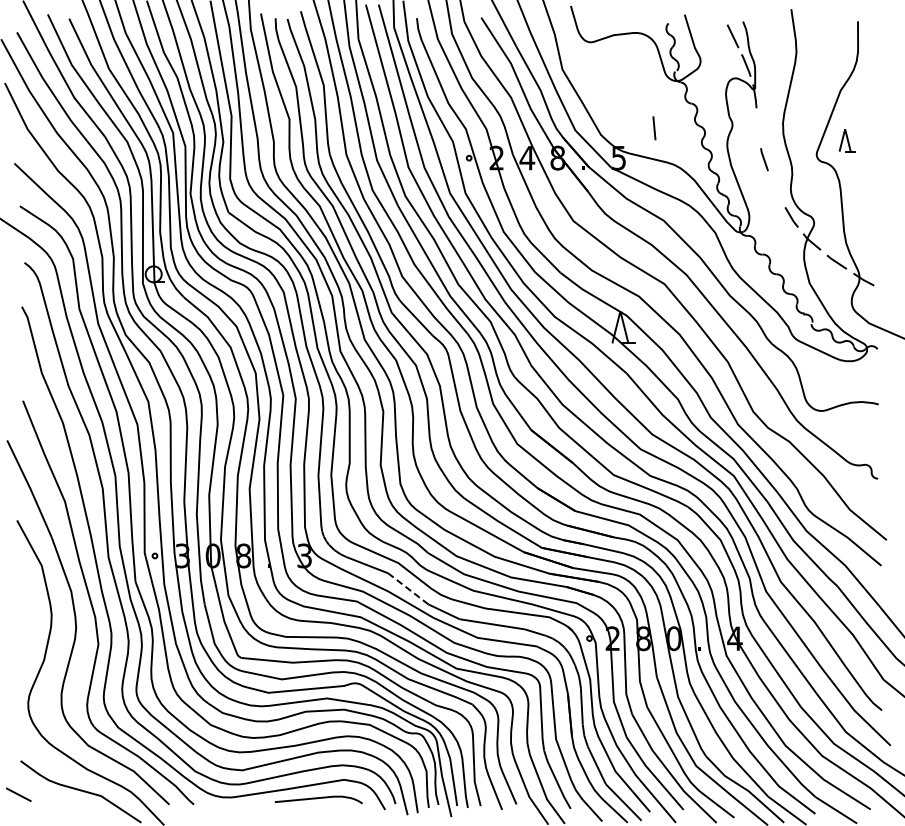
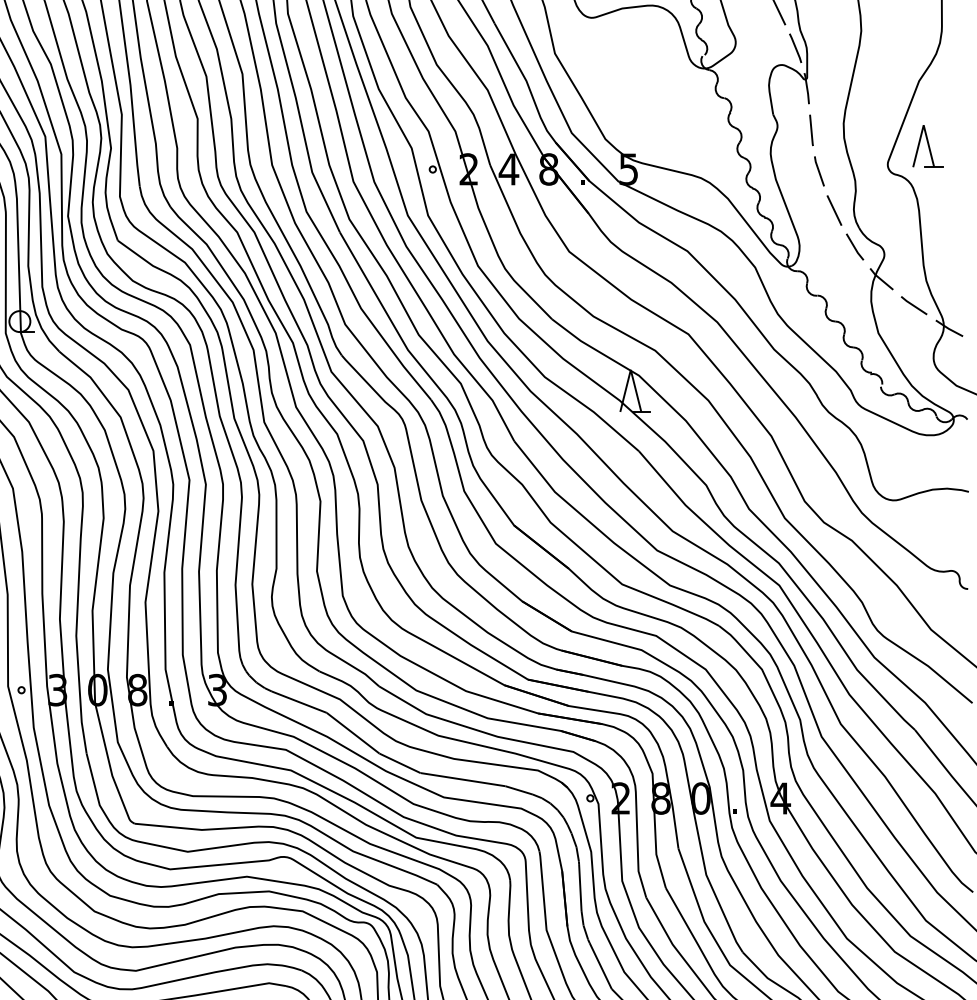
line: (654, 128) -> (811, 130), moved
part: (847, 140) -> (928, 146), size x1.43
line: (775, 189) -> (833, 210), added
line: (408, 589) -> (353, 734), dashed -> solid

